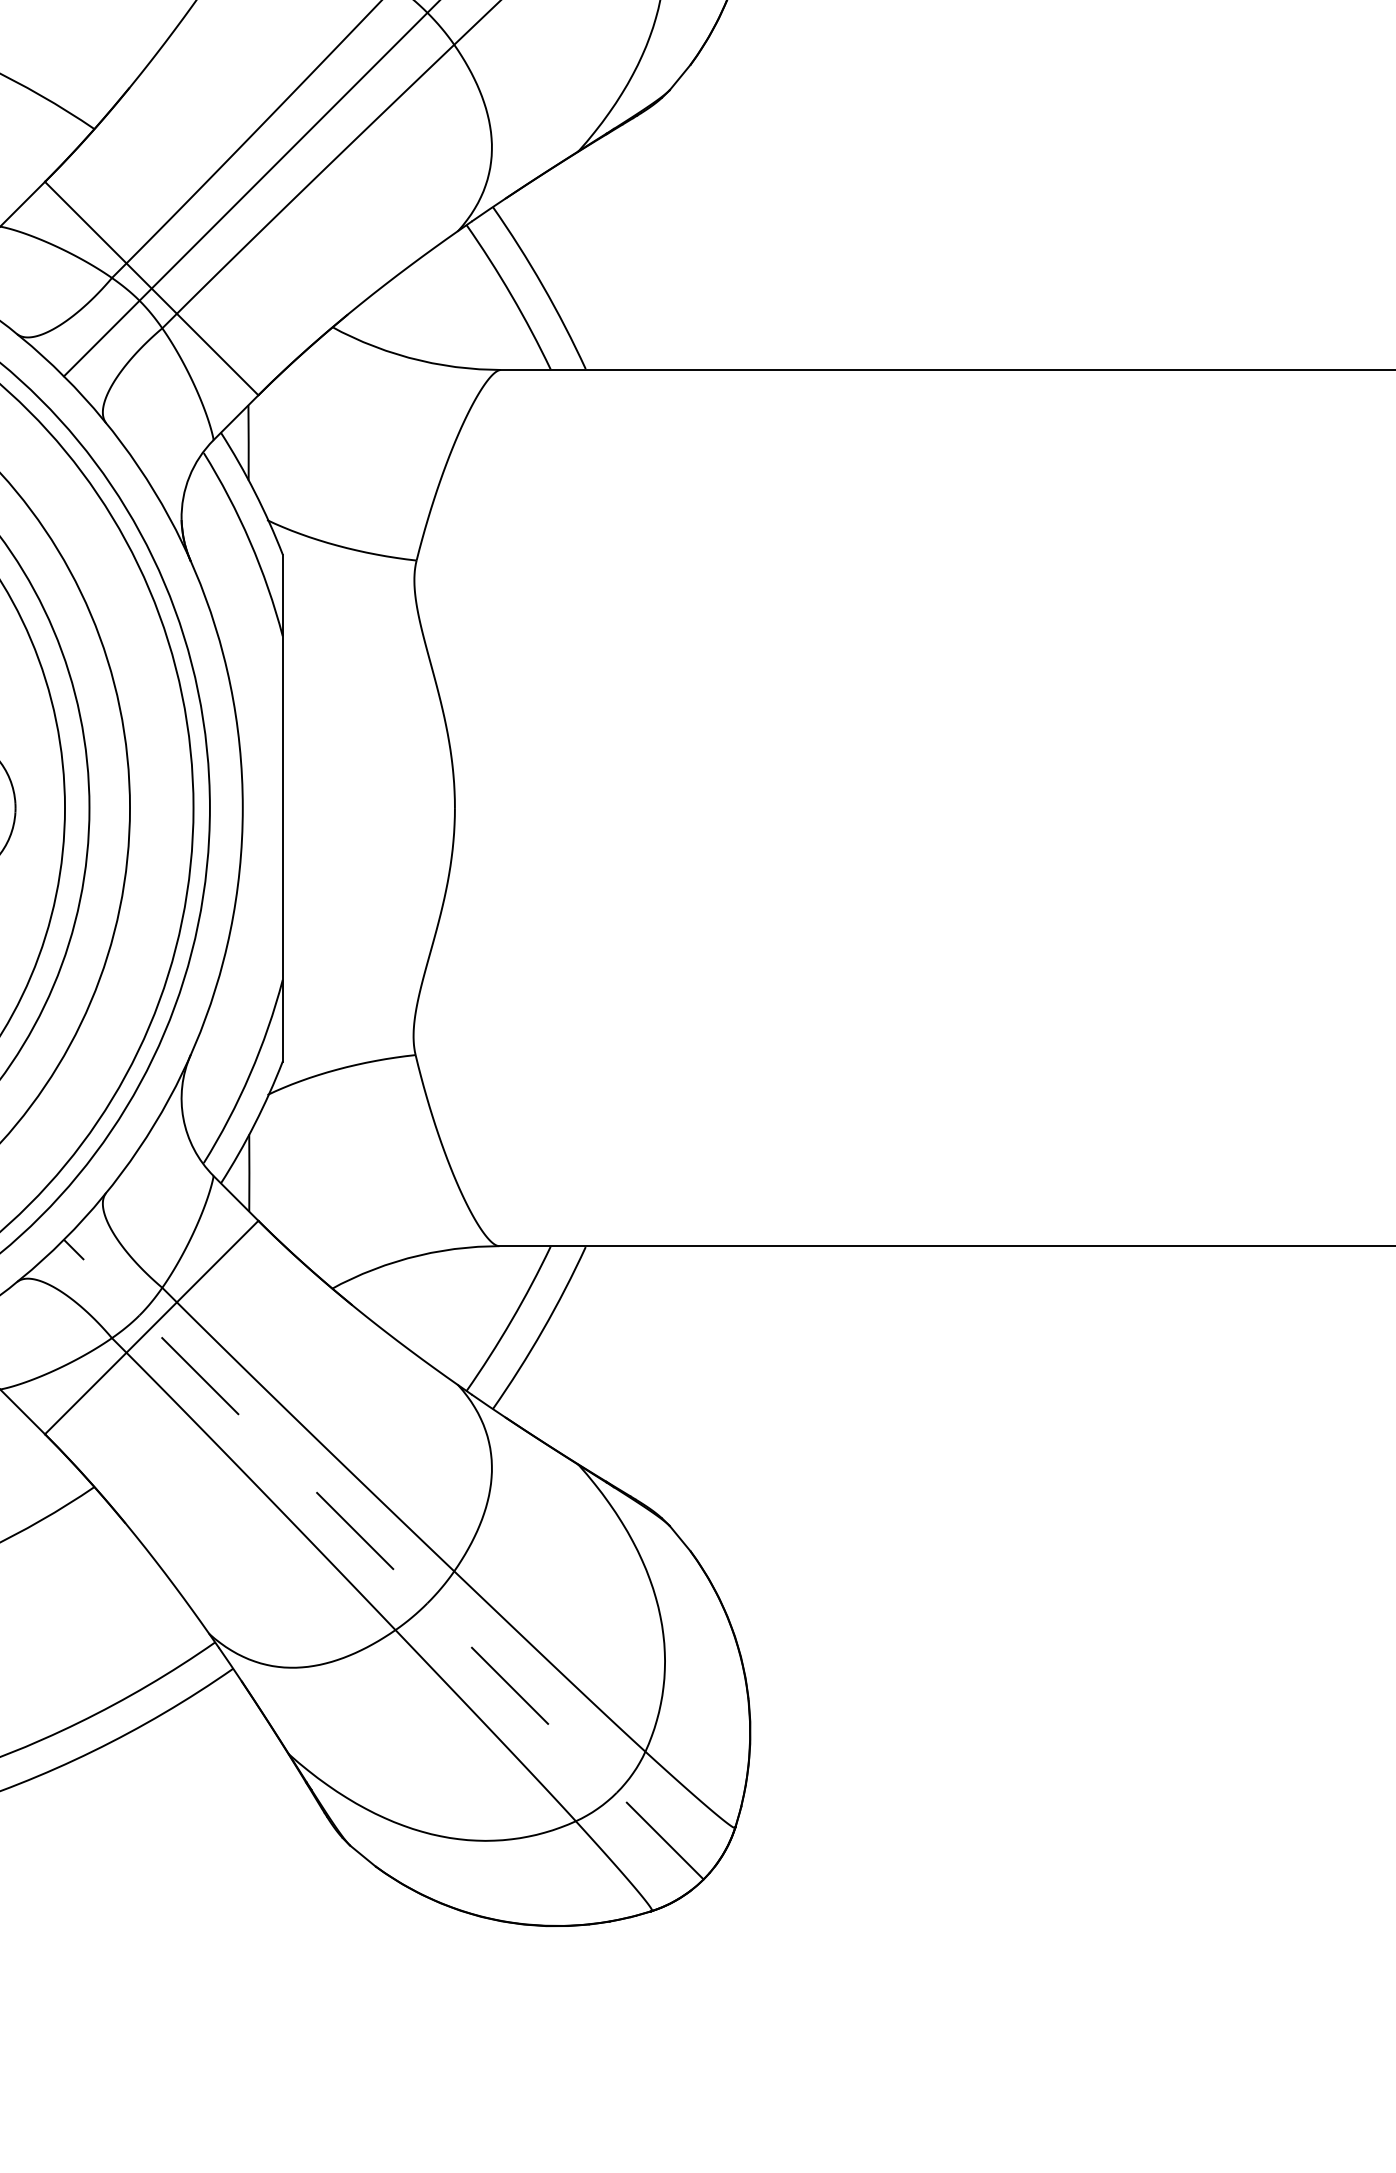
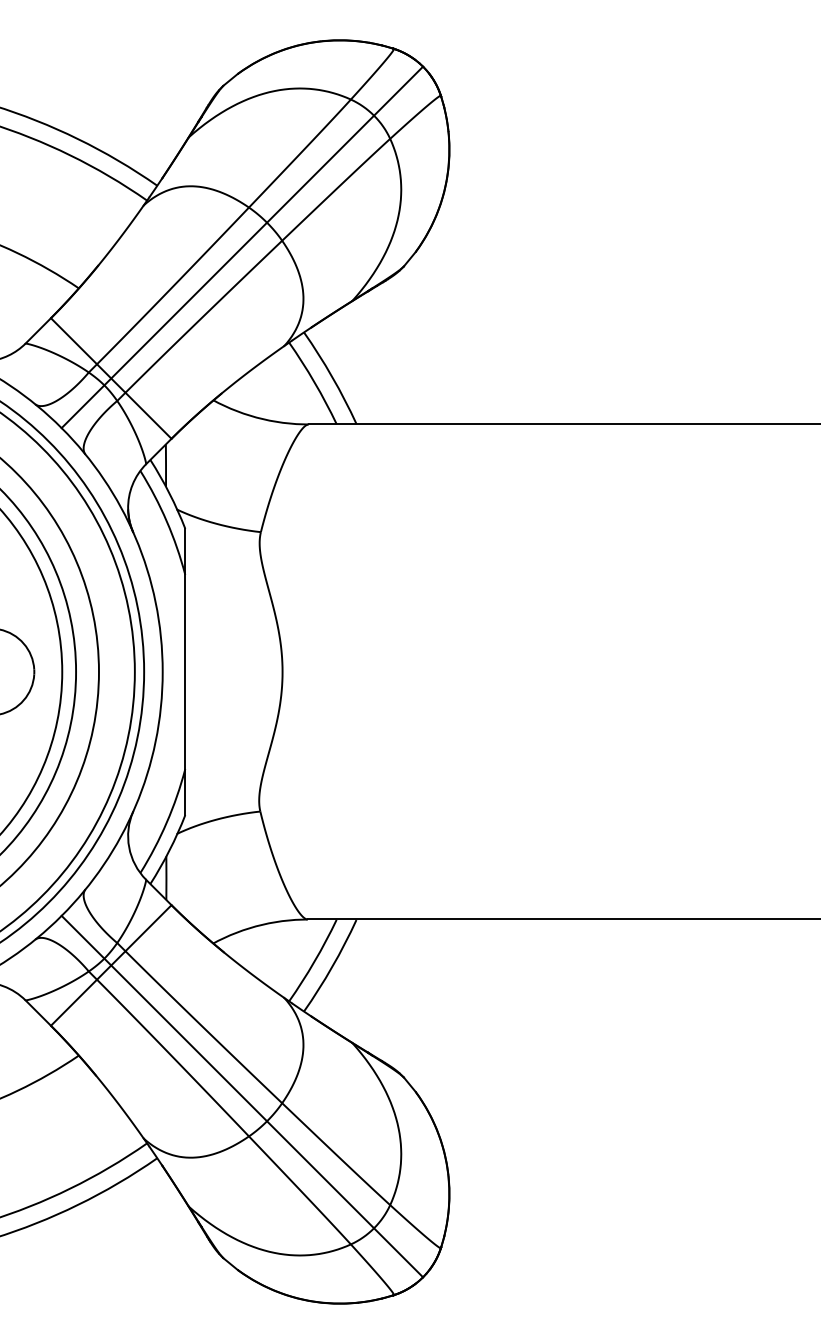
line: (384, 1559) -> (242, 1096), dashed -> solid

